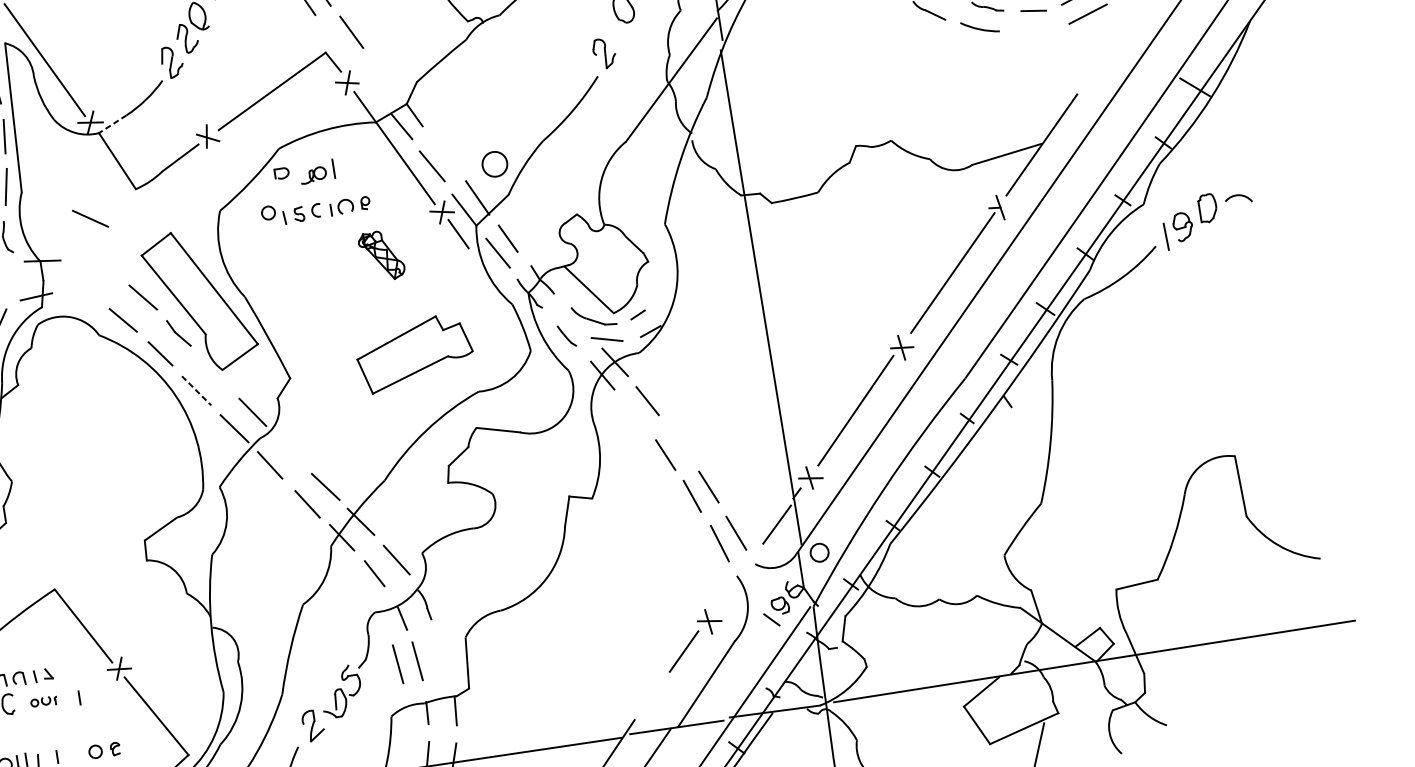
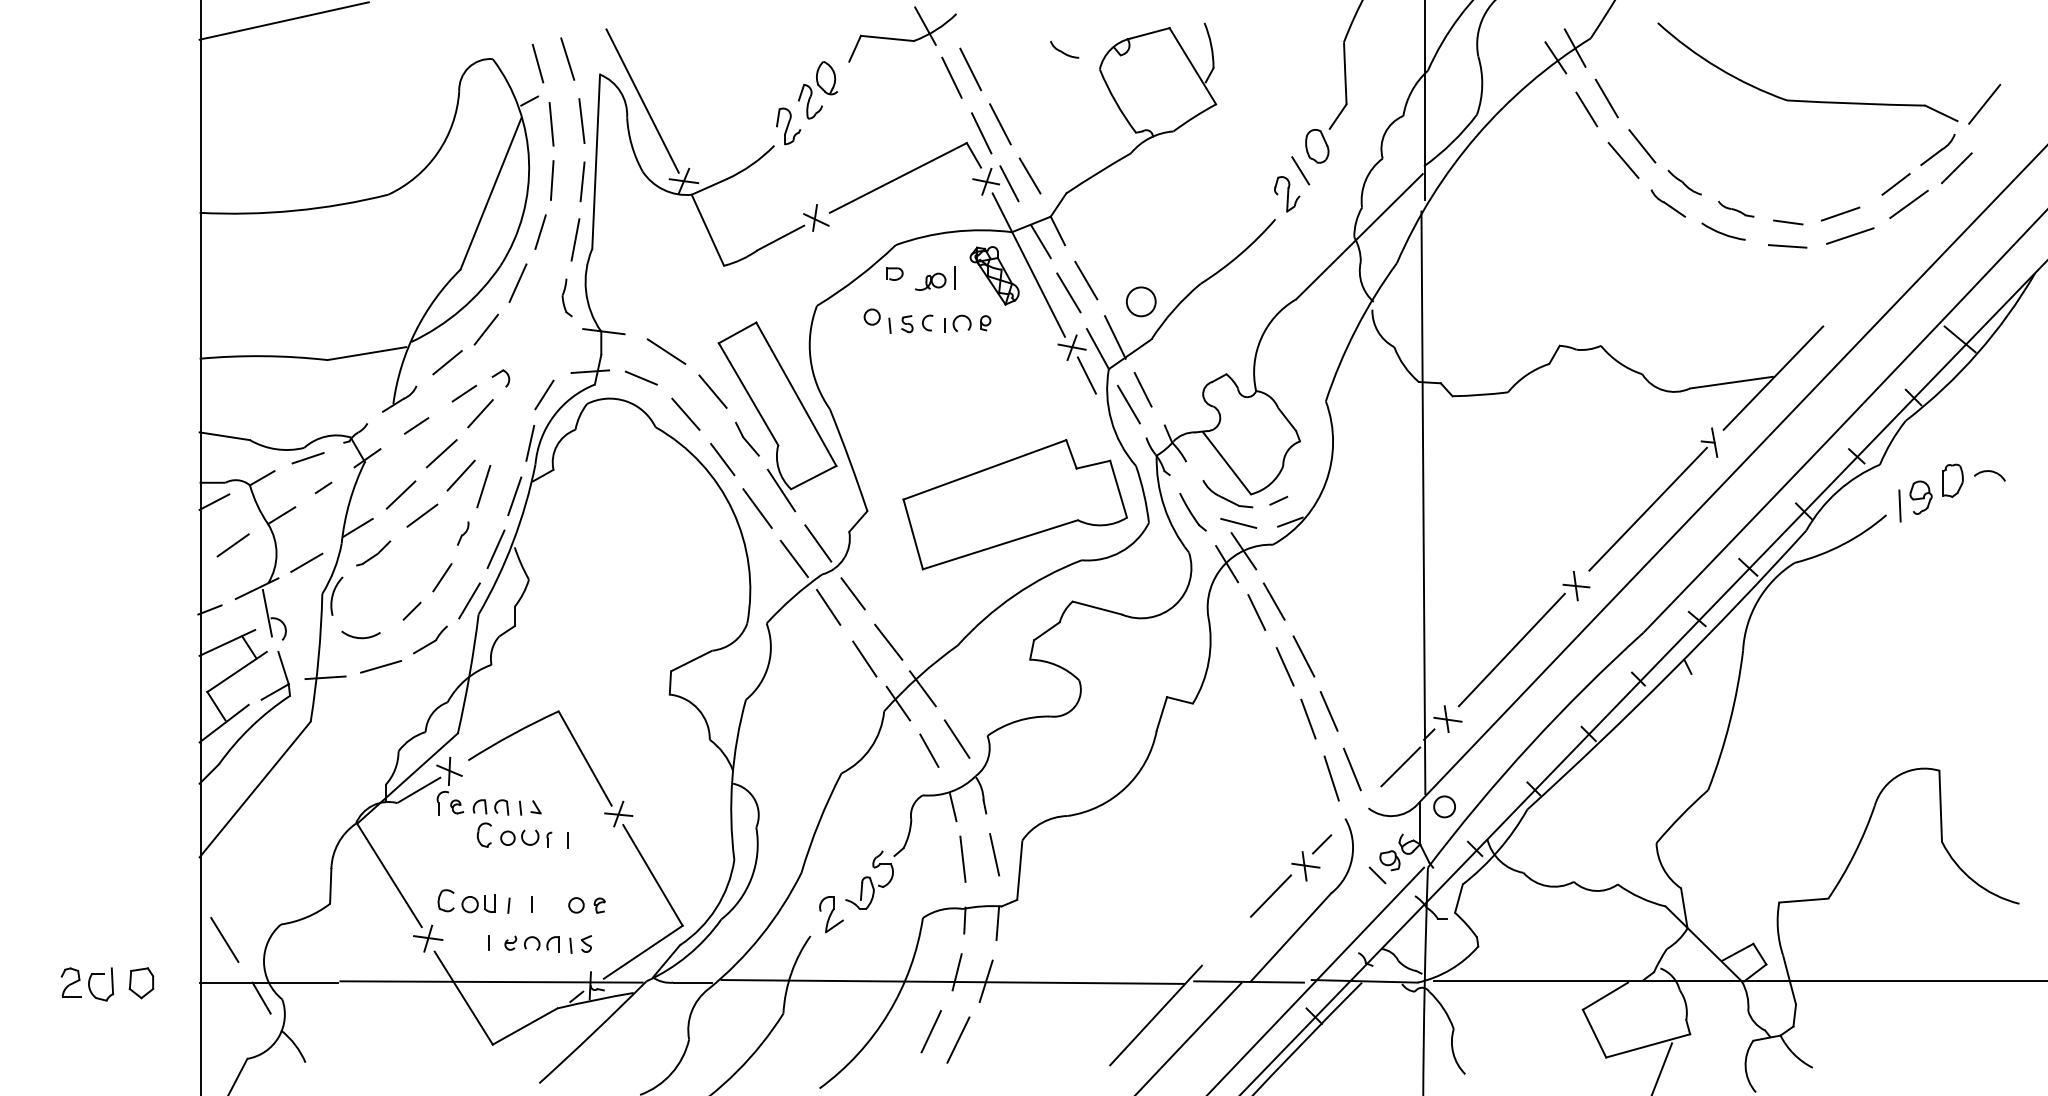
line: (612, 31) -> (1300, 170), added
line: (1036, 31) -> (1787, 246), added
line: (336, 42) -> (981, 133), added
line: (383, 71) -> (1029, 175), added
line: (367, 81) -> (1009, 183), added
line: (112, 124) -> (708, 187), dashed -> solid
line: (445, 153) -> (1086, 280), added
line: (90, 218) -> (666, 351), moved
part: (381, 255) -> (994, 275), moved
line: (79, 295) -> (640, 377), added
part: (566, 335) -> (1192, 511), size x1.43
part: (414, 353) -> (1014, 504), size x1.67
line: (214, 372) -> (781, 490), added
line: (196, 391) -> (757, 509), dashed -> solid
line: (634, 412) -> (1256, 612), added
line: (679, 443) -> (1303, 656), added
line: (288, 450) -> (852, 593), added
line: (720, 601) -> (1321, 844), added
line: (443, 653) -> (994, 854), added
line: (397, 663) -> (939, 858), removed
part: (44, 701) -> (526, 838), size x1.67

